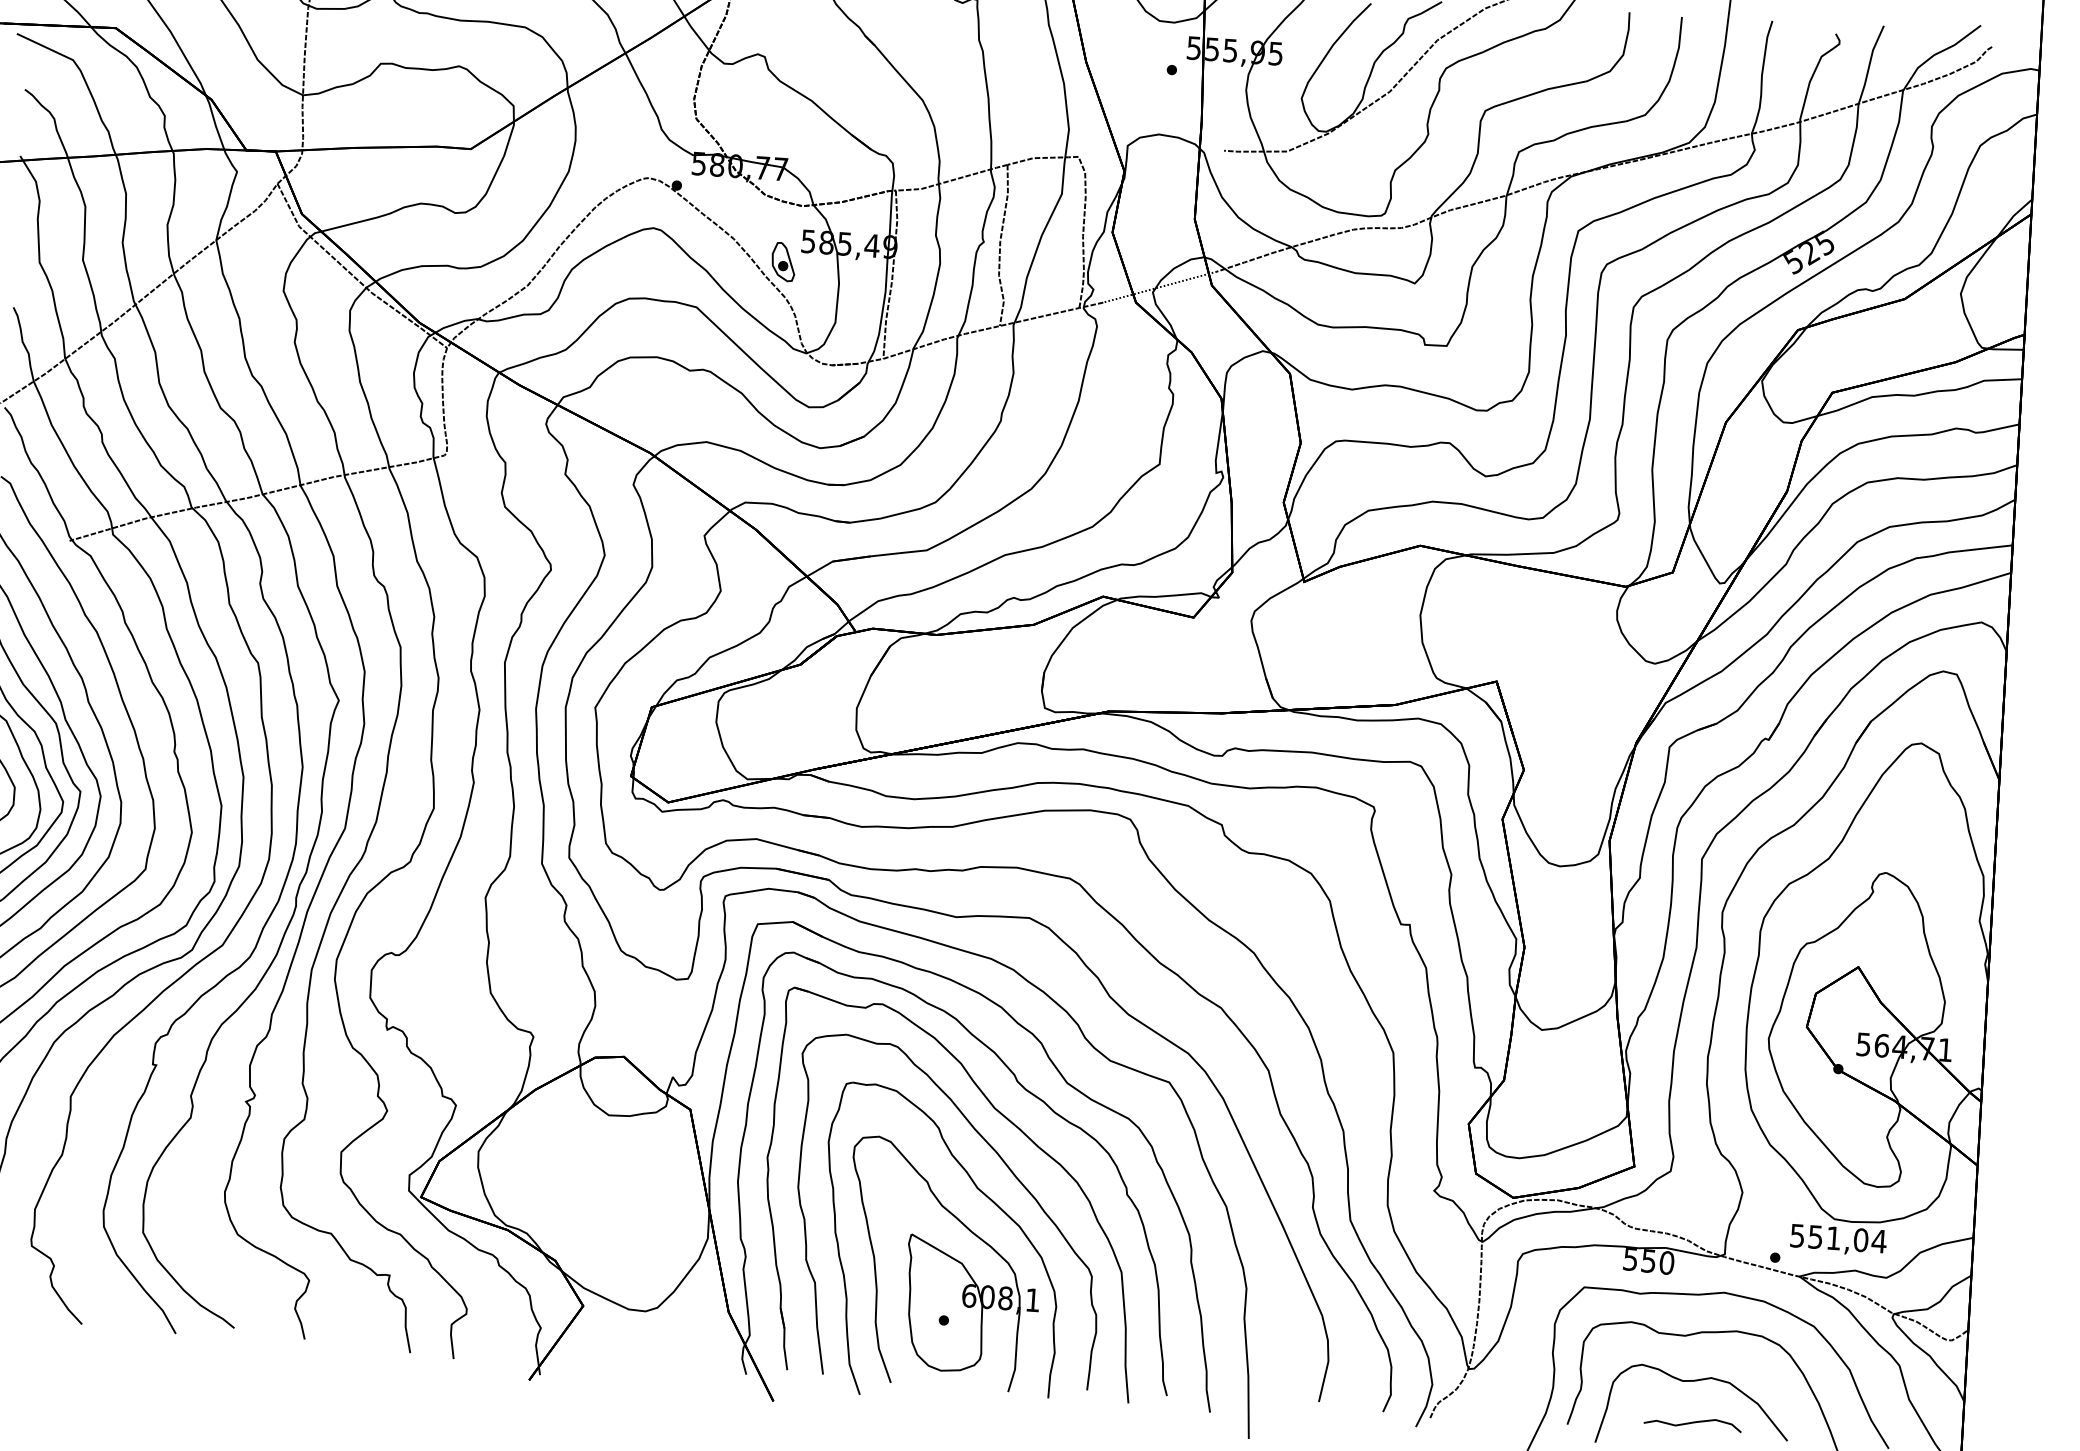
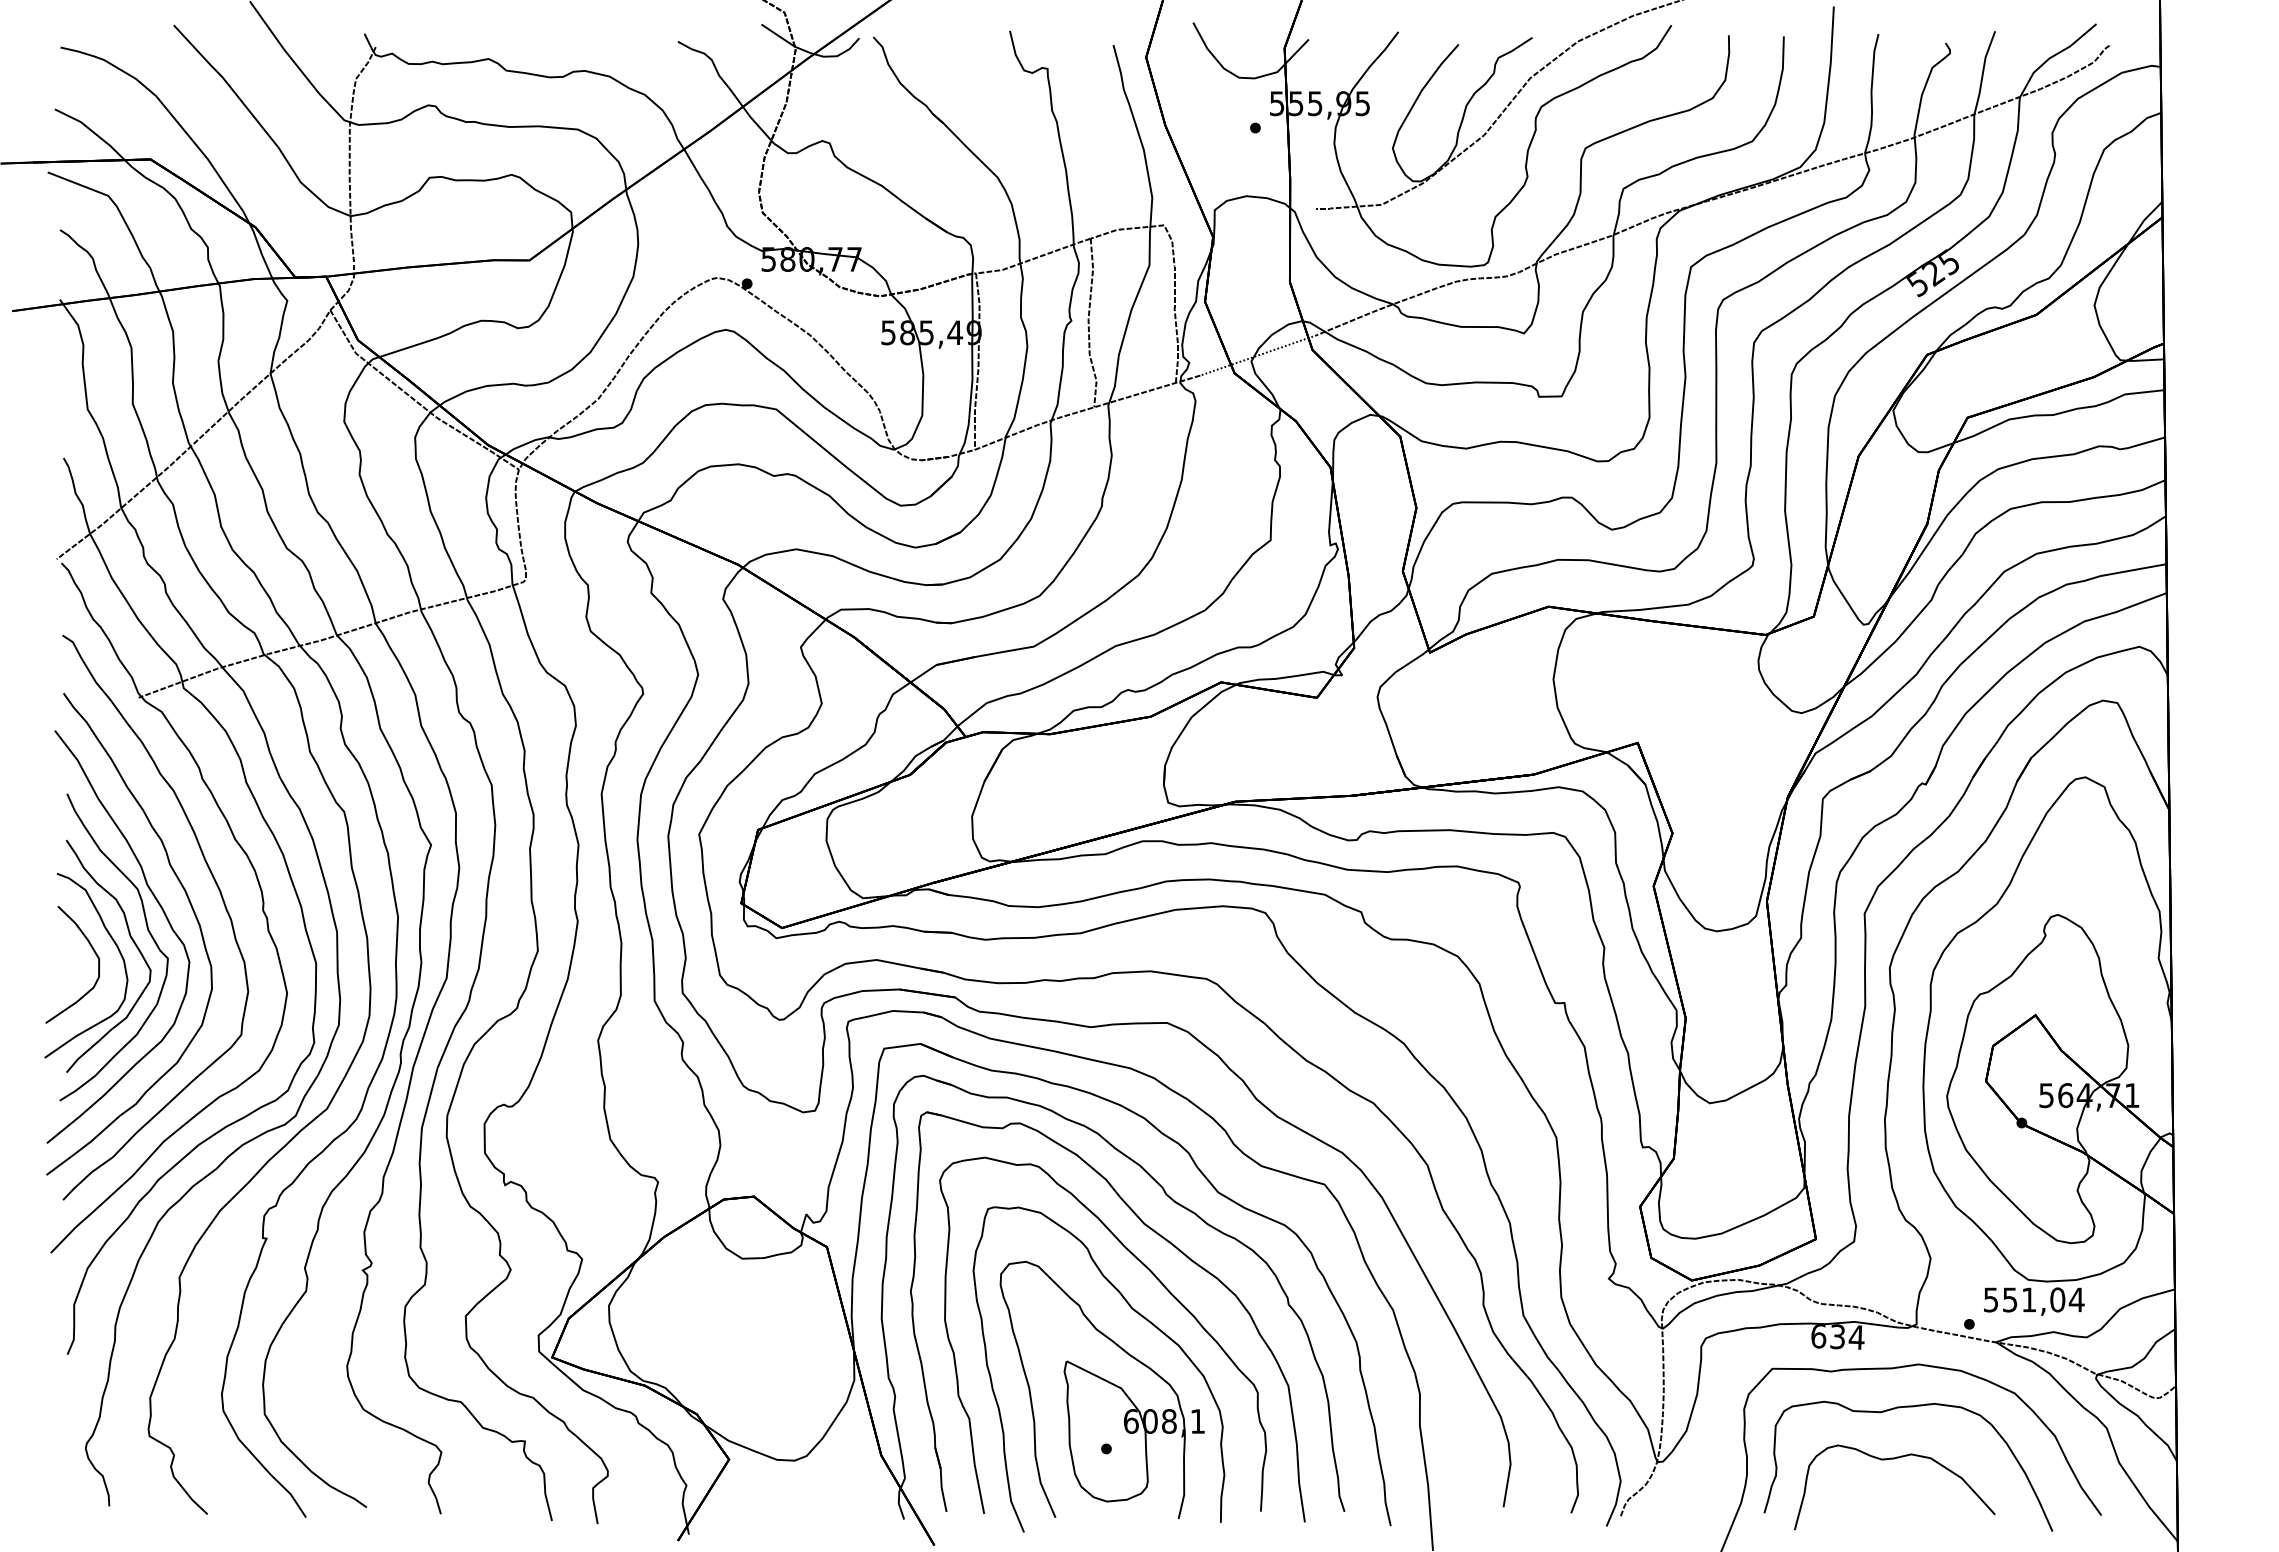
part: (783, 261) -> (863, 355), removed
text: (1648, 1261) -> (1837, 1337), 550 -> 634
curve: (1692, 1423) -> (1894, 1503), removed

